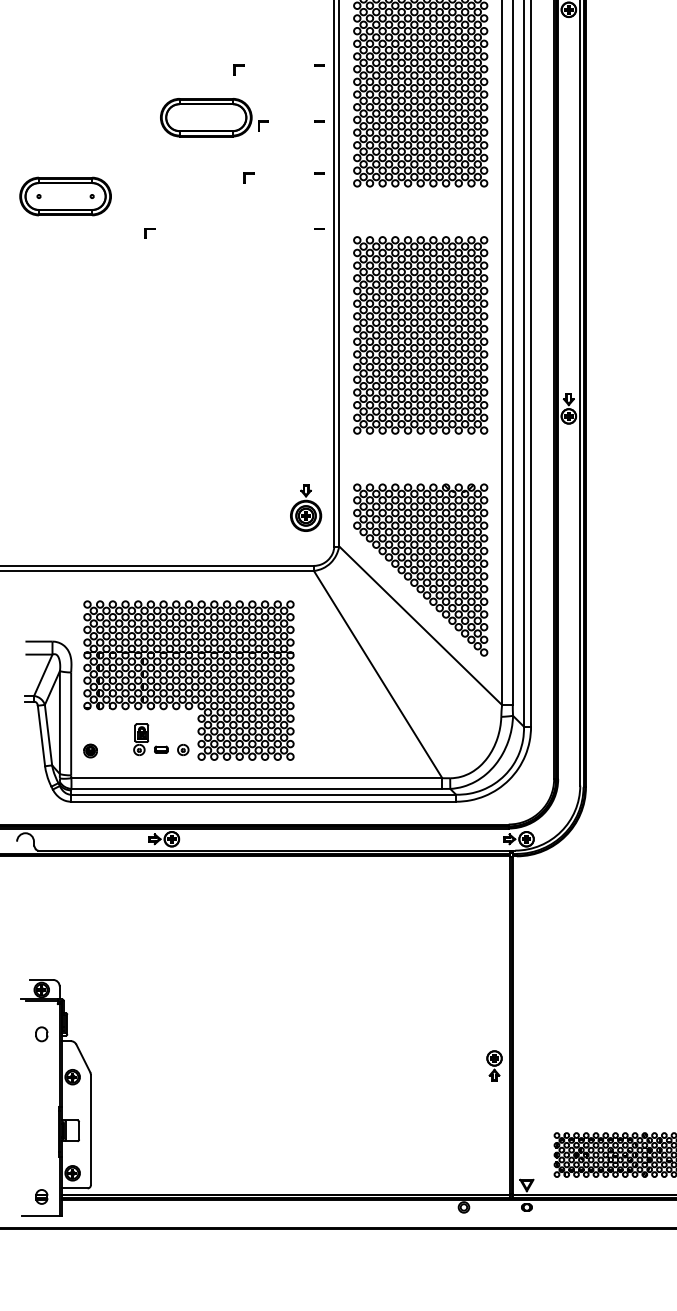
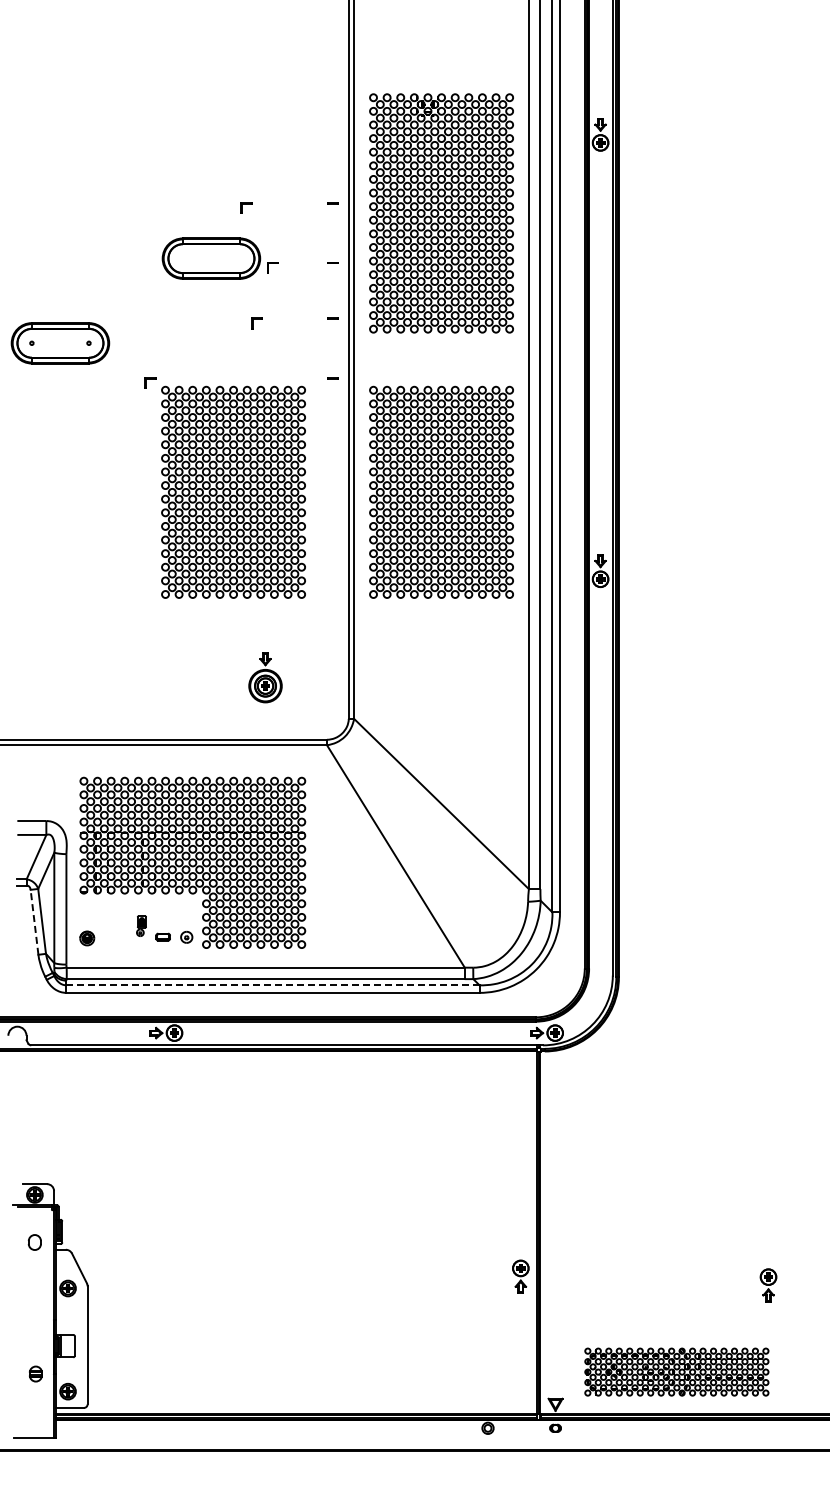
part: (226, 334) -> (233, 491), added
part: (306, 507) -> (265, 677), moved
part: (420, 570) -> (441, 744), removed
line: (41, 736) -> (34, 922), solid -> dashed
part: (141, 738) -> (141, 925), size x0.6
line: (263, 794) -> (272, 985), solid -> dashed
part: (41, 1196) -> (35, 1373), moved

